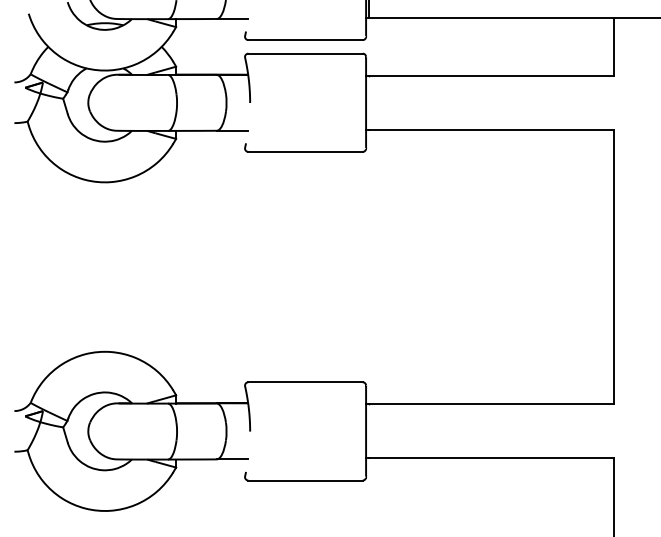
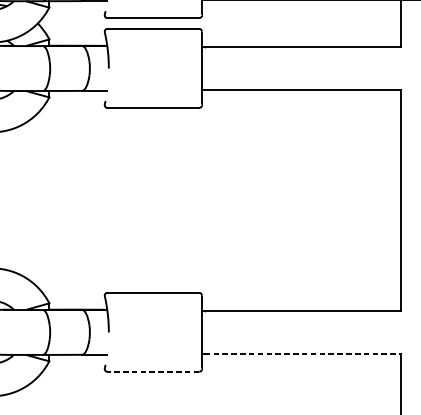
line: (492, 458) -> (303, 354), solid -> dashed
line: (305, 480) -> (153, 371), solid -> dashed

